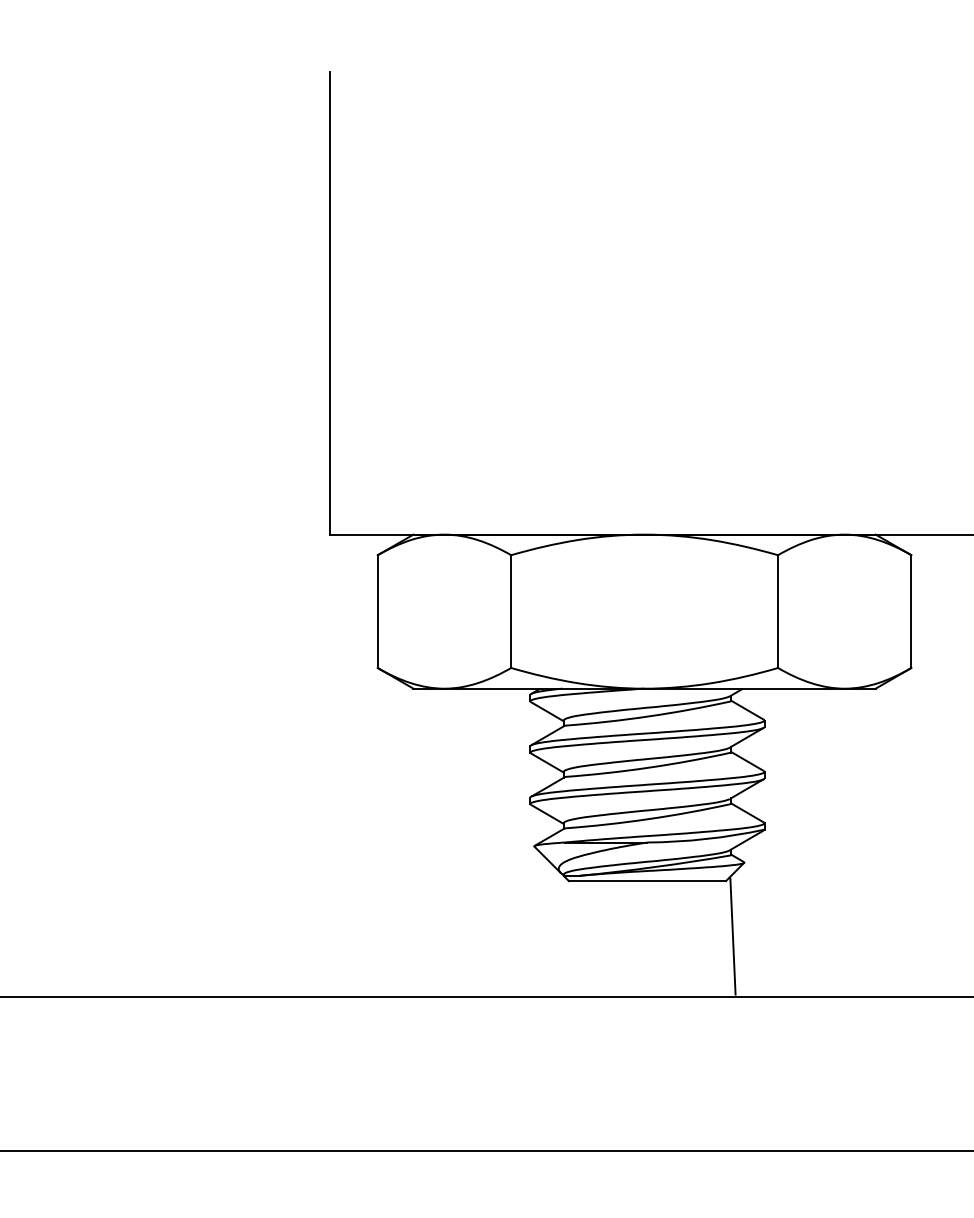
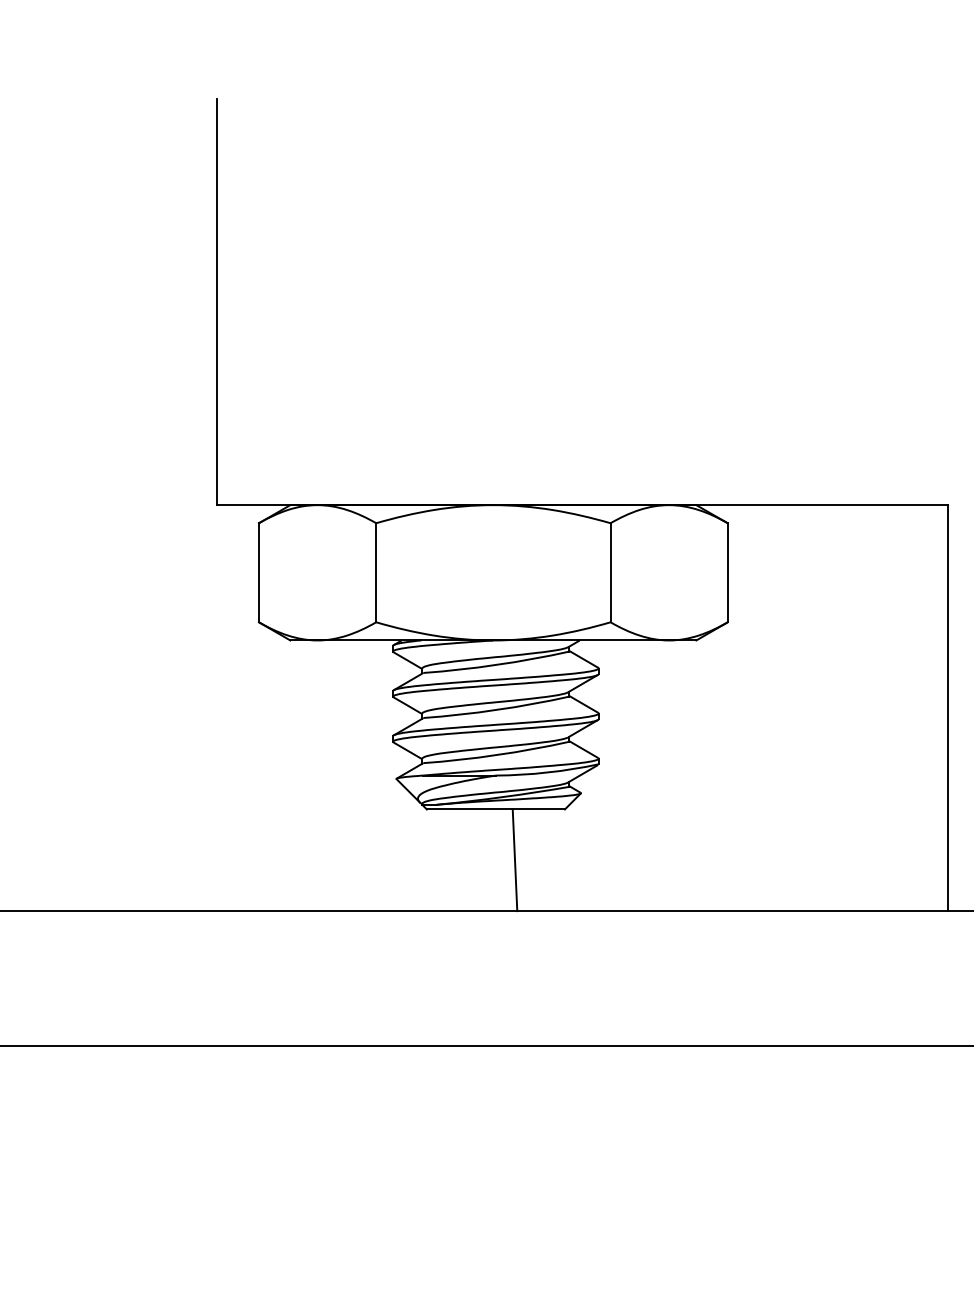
line: (732, 936) -> (514, 860), moved

